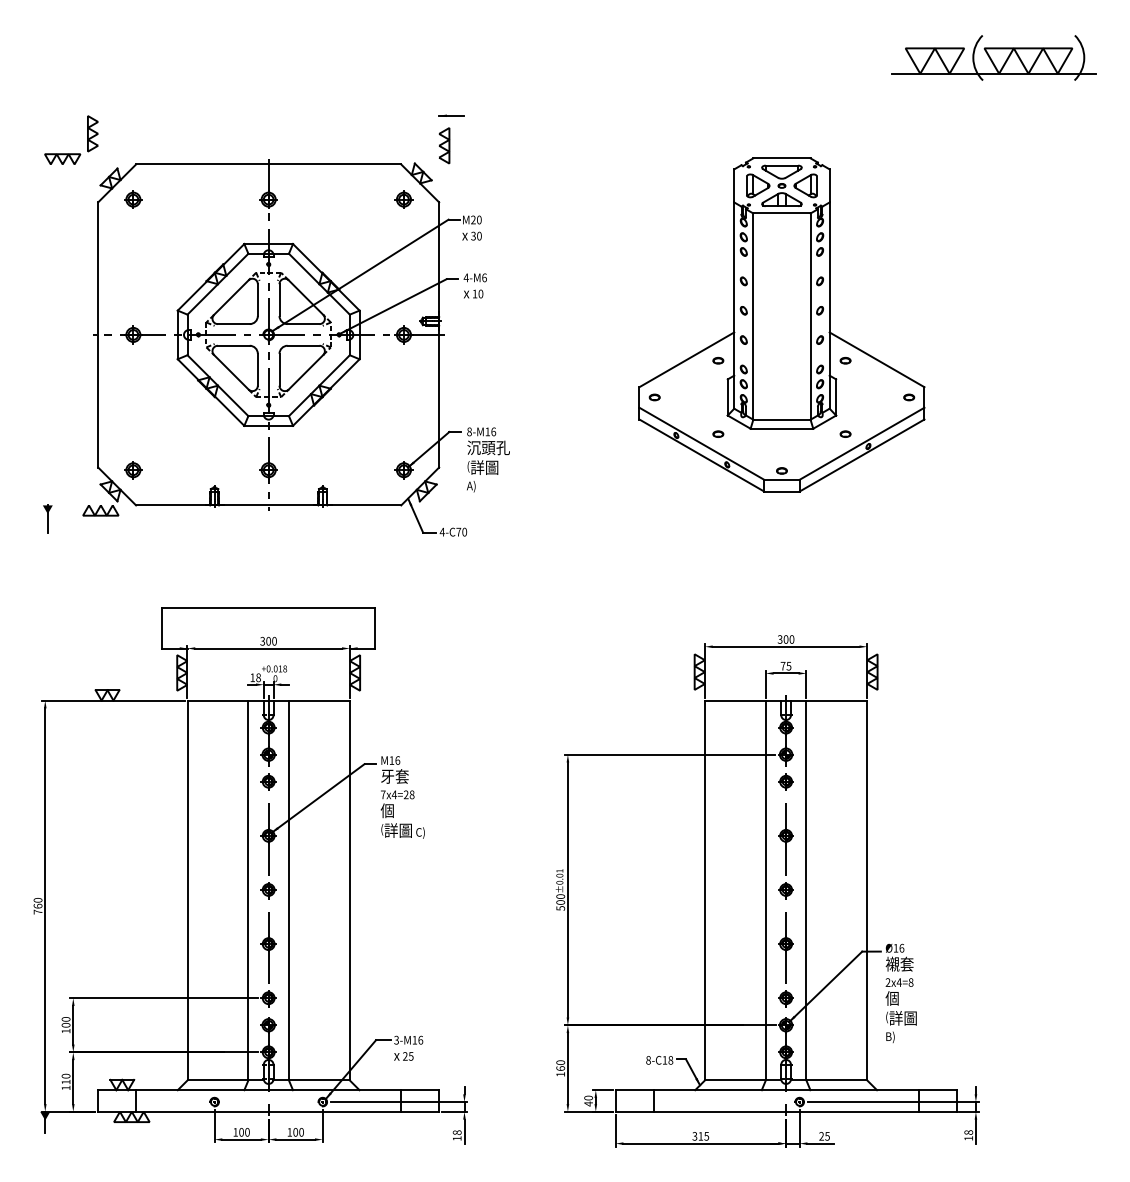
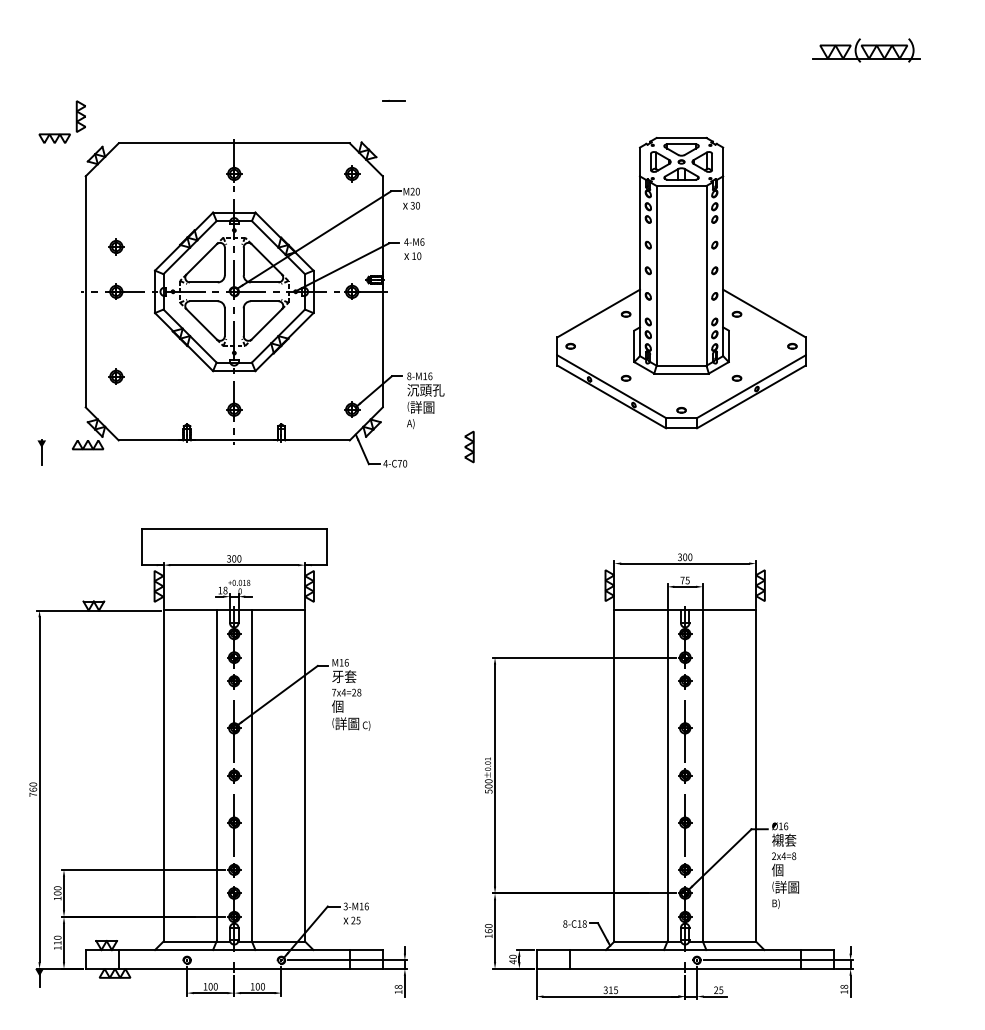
part: (994, 57) -> (866, 50), size x0.6
part: (444, 145) -> (469, 446), moved
part: (133, 199) -> (116, 246), moved
part: (133, 469) -> (116, 376), moved

